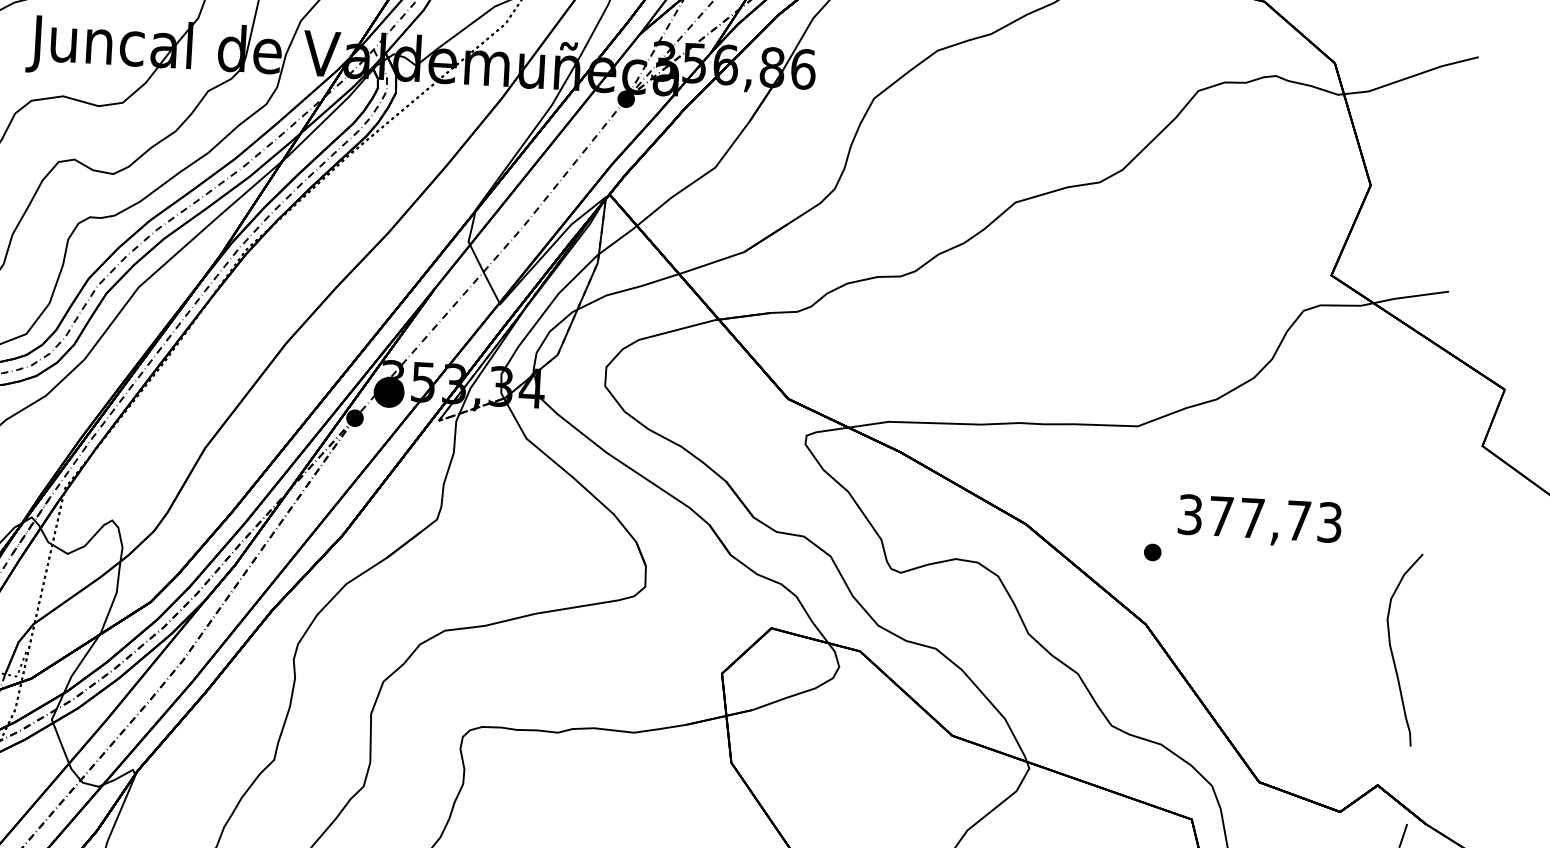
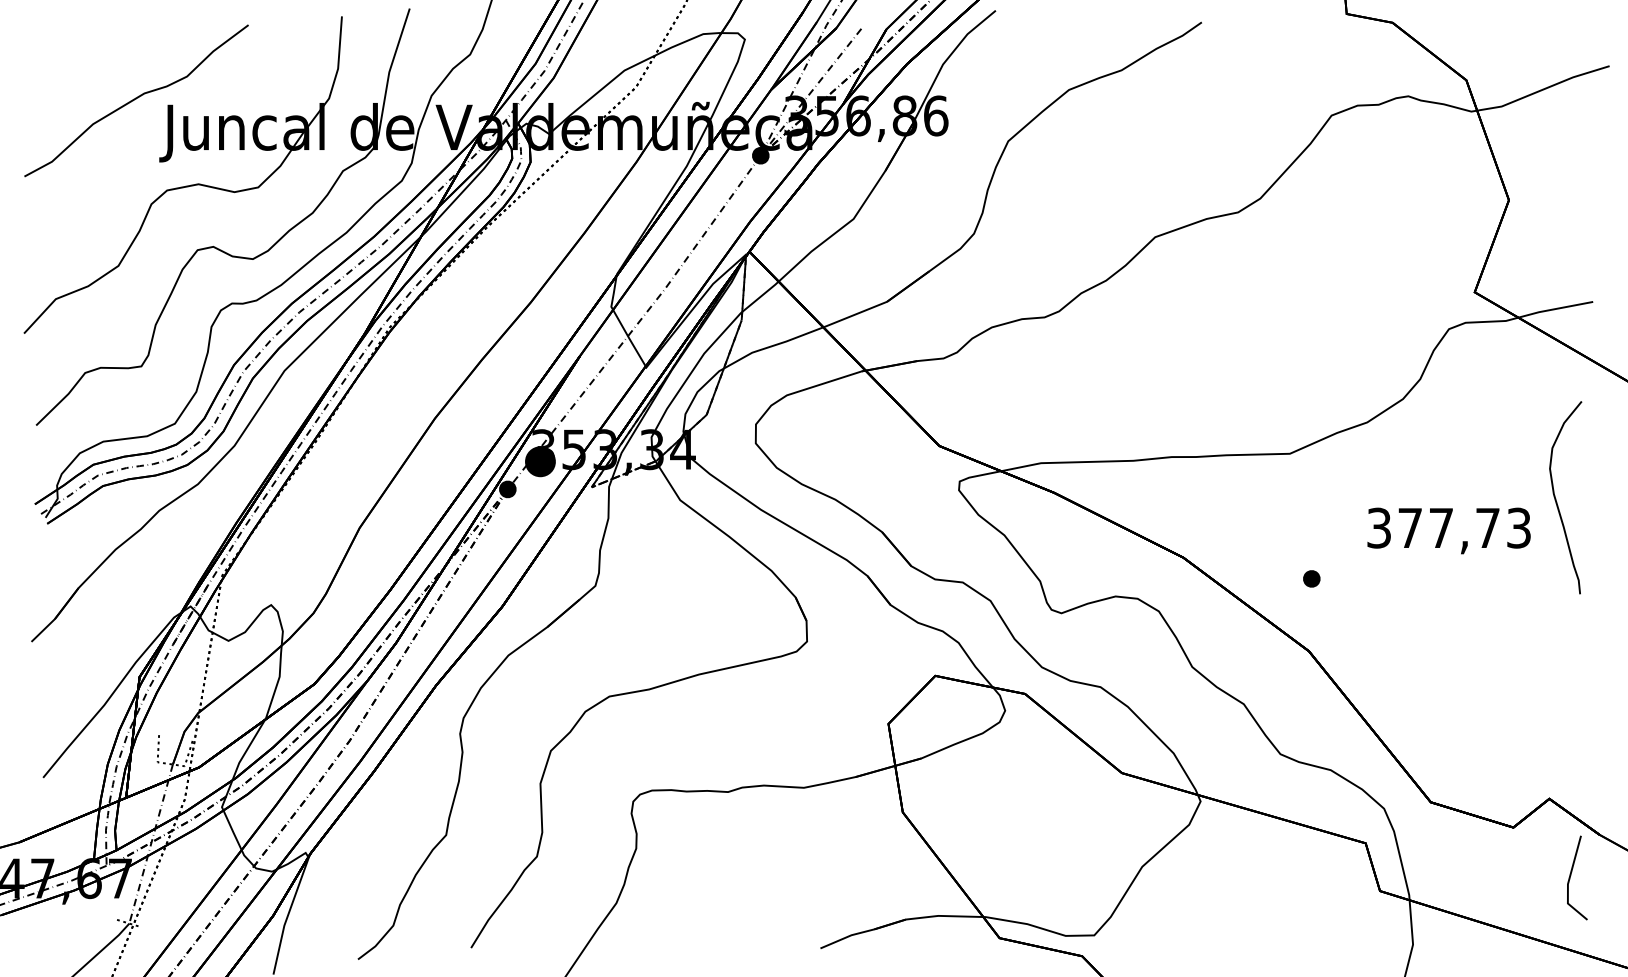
text: (1259, 520) -> (1448, 530), moved
curve: (1392, 649) -> (1556, 498), moved

